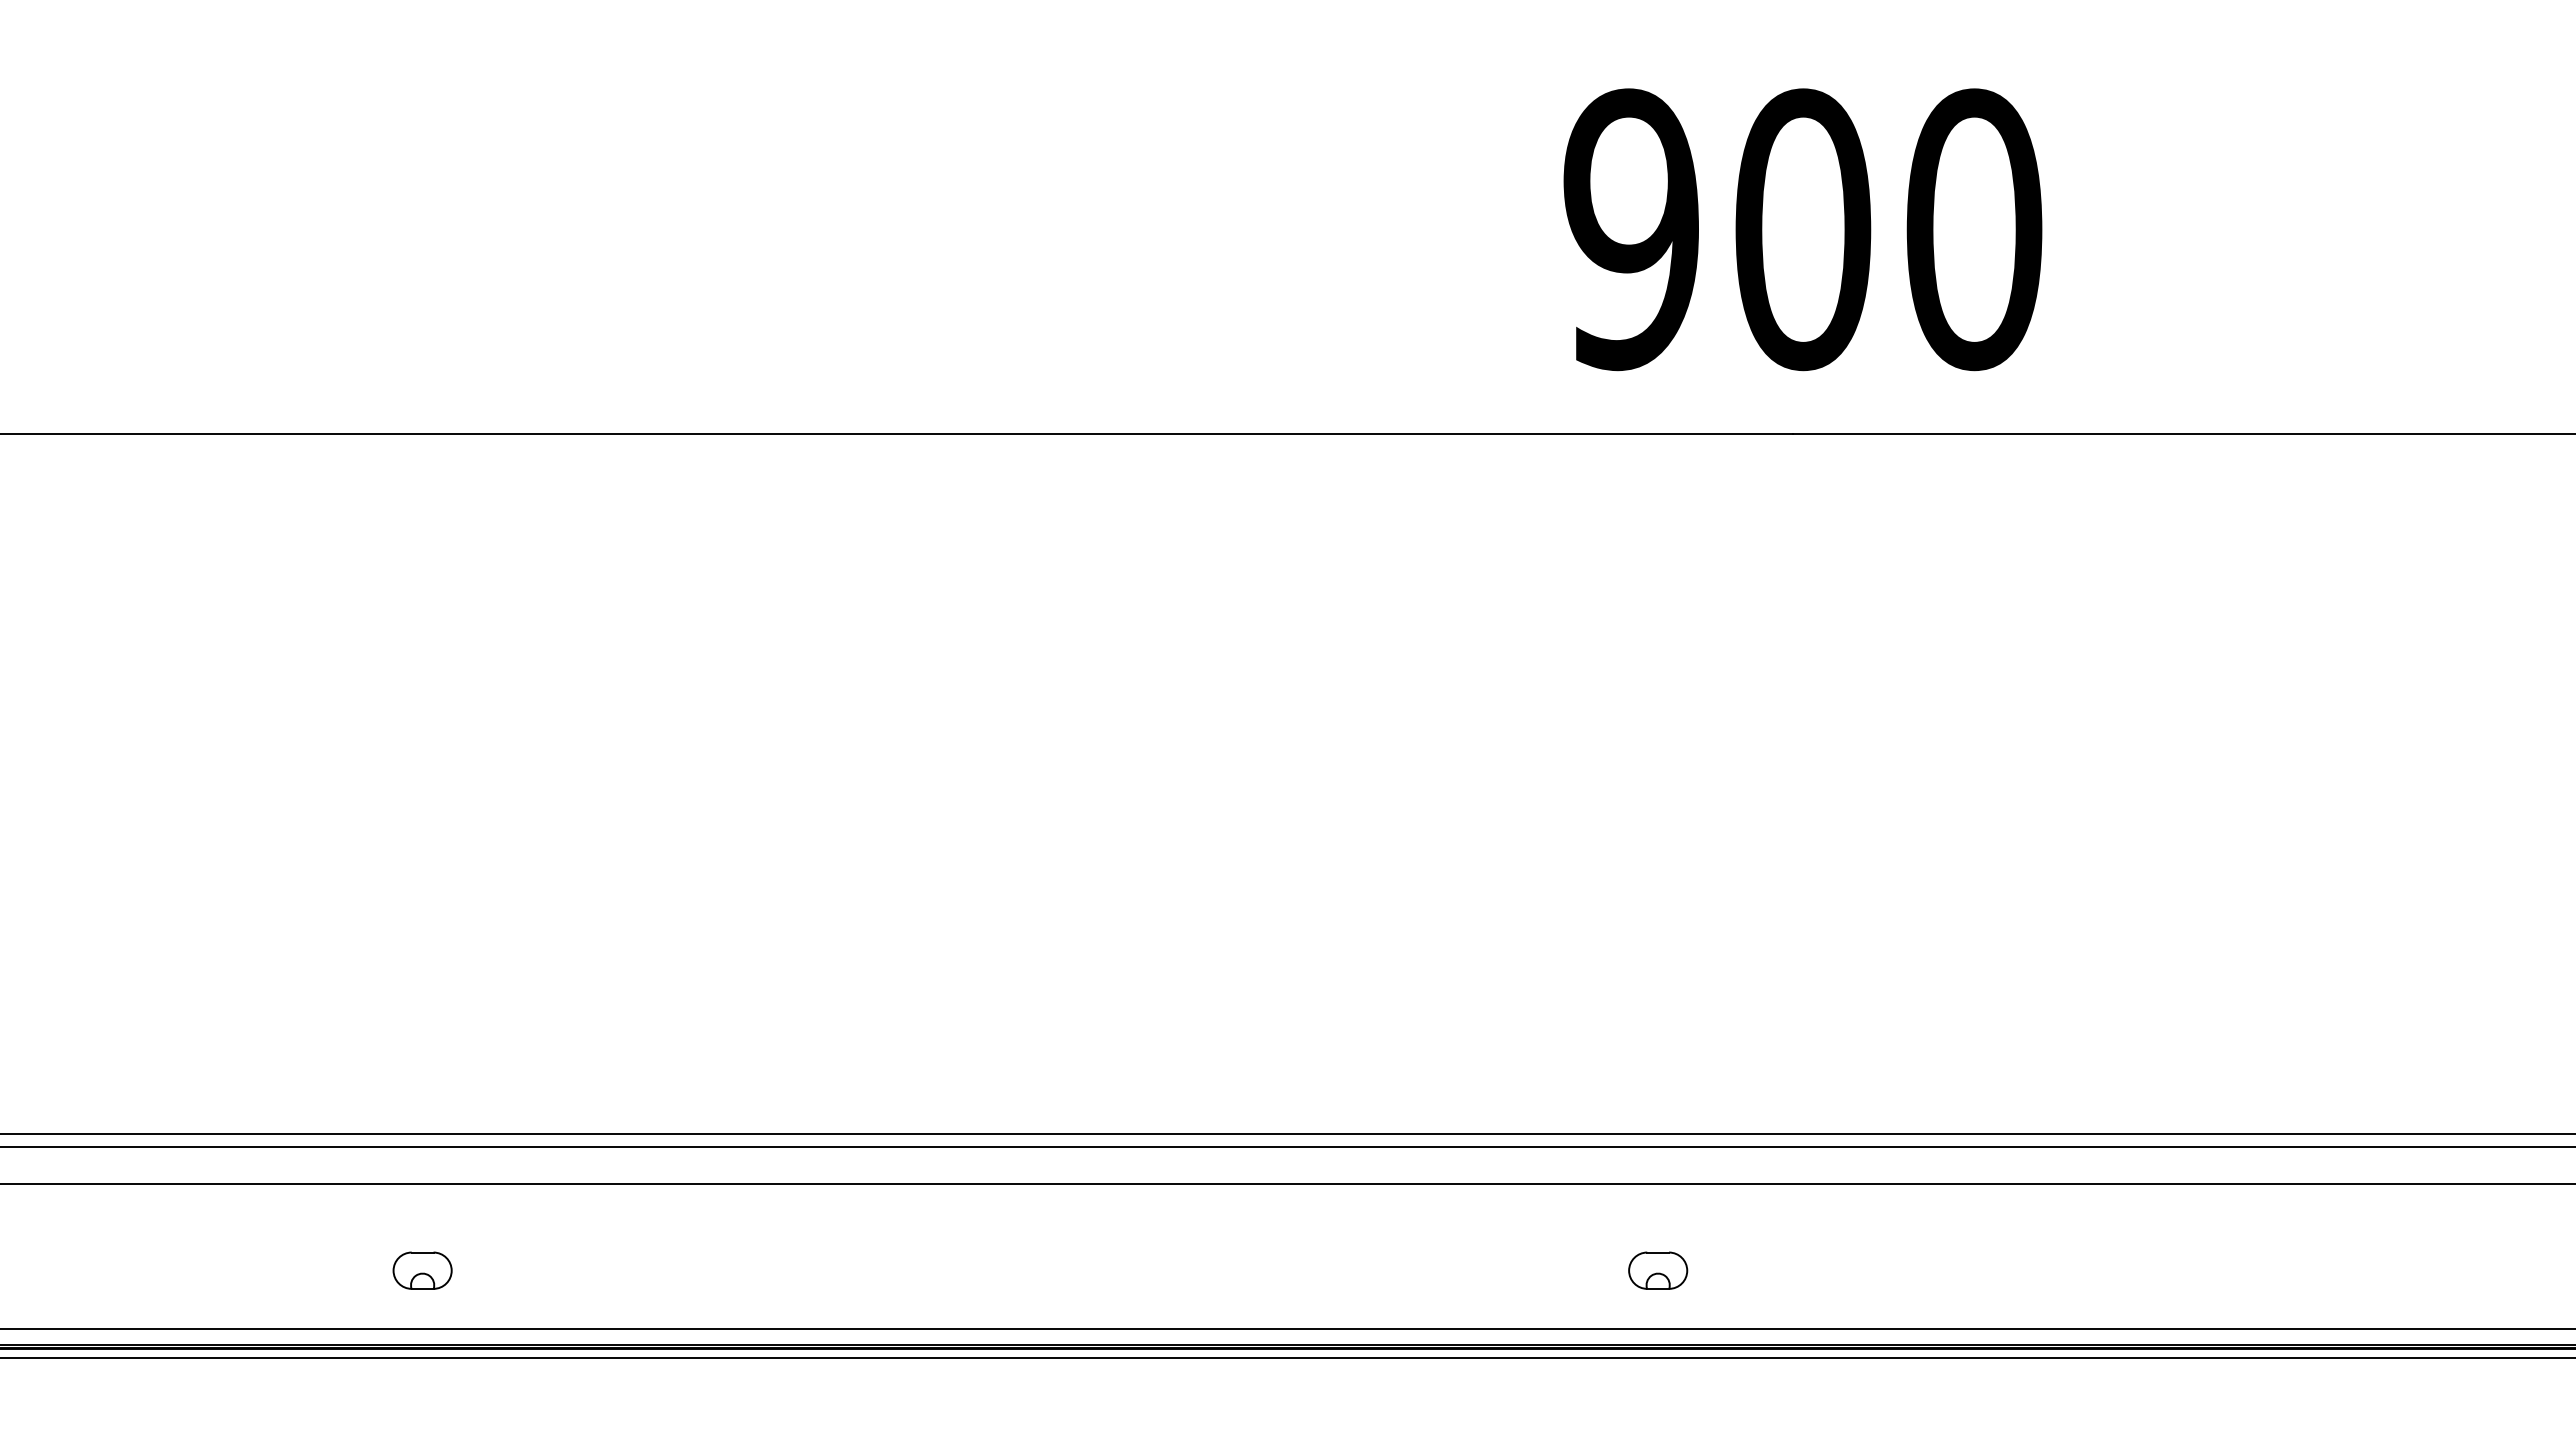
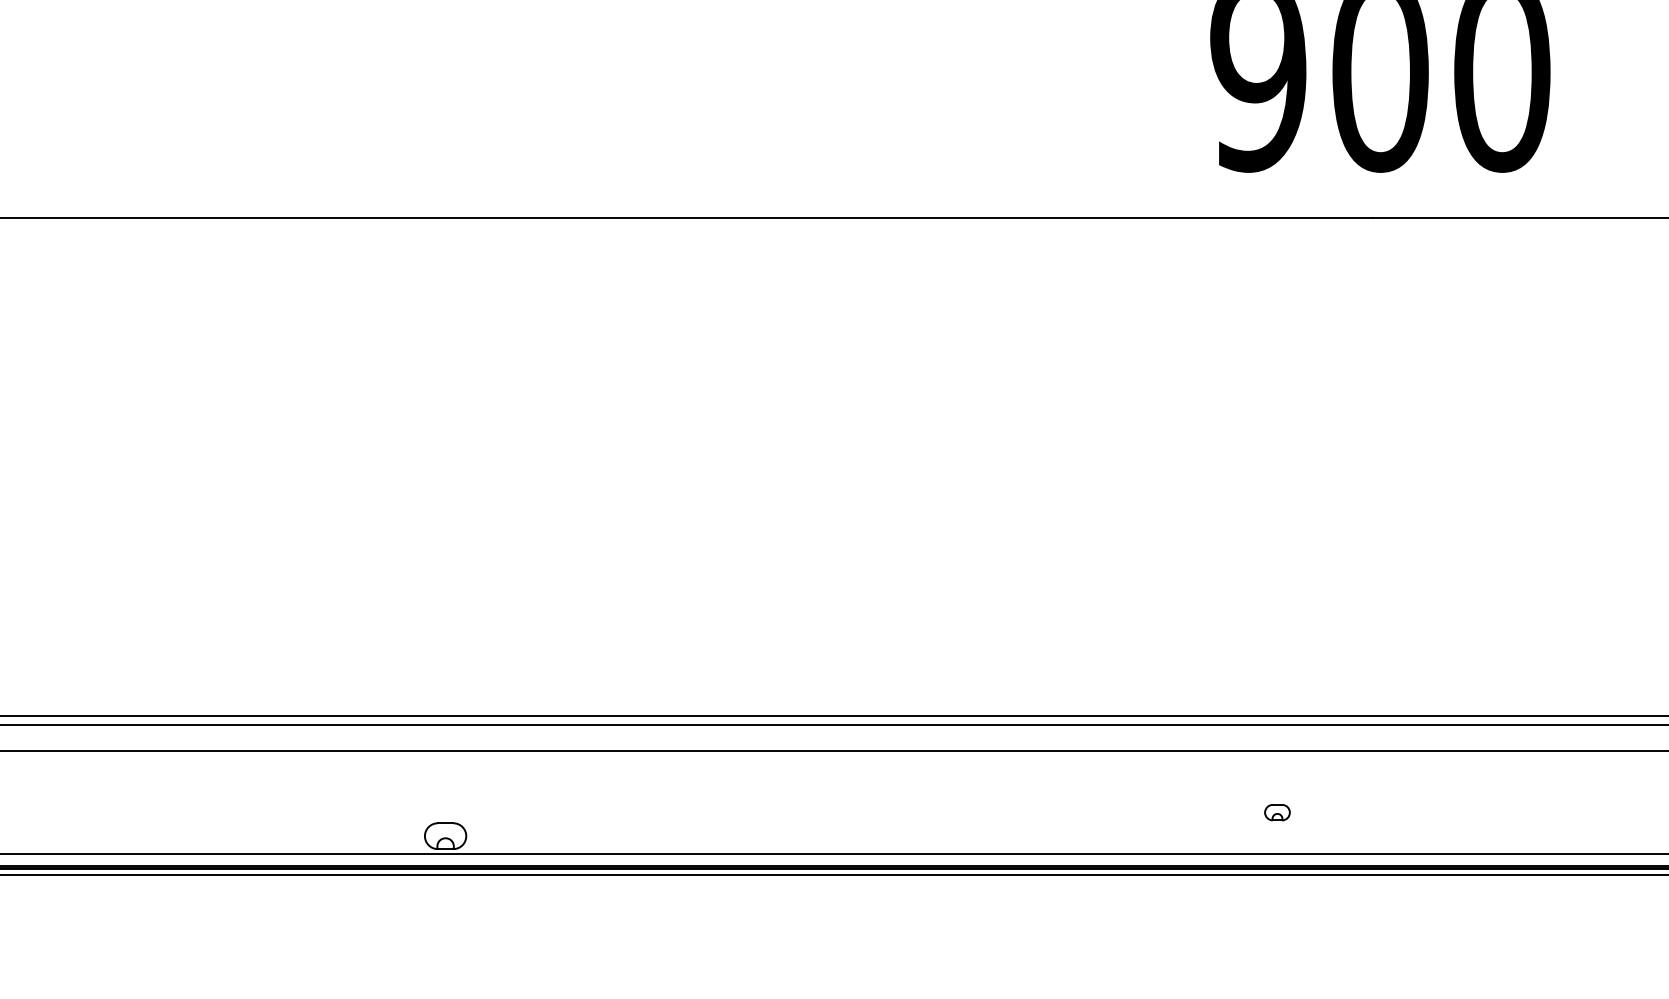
part: (422, 1270) -> (445, 836), moved
part: (1658, 1270) -> (1277, 812), size x0.6

